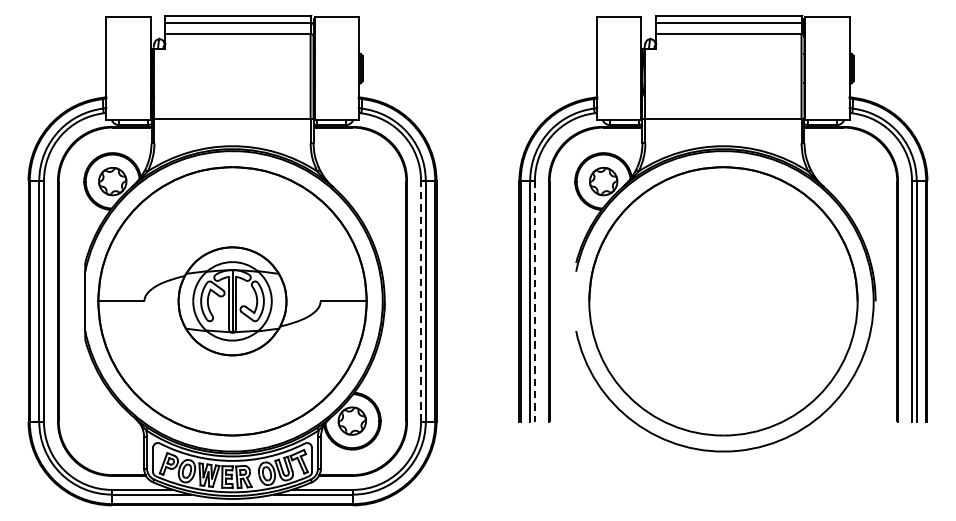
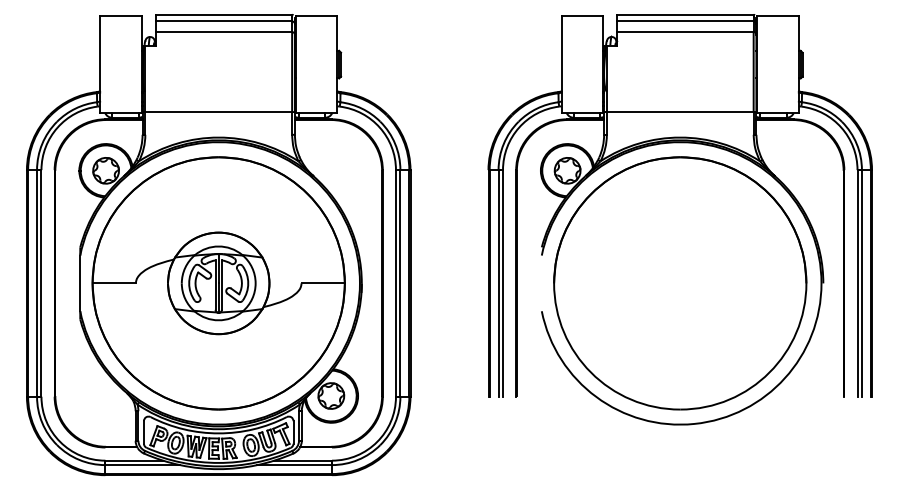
line: (420, 300) -> (395, 282), dashed -> solid
line: (535, 301) -> (503, 283), dashed -> solid

